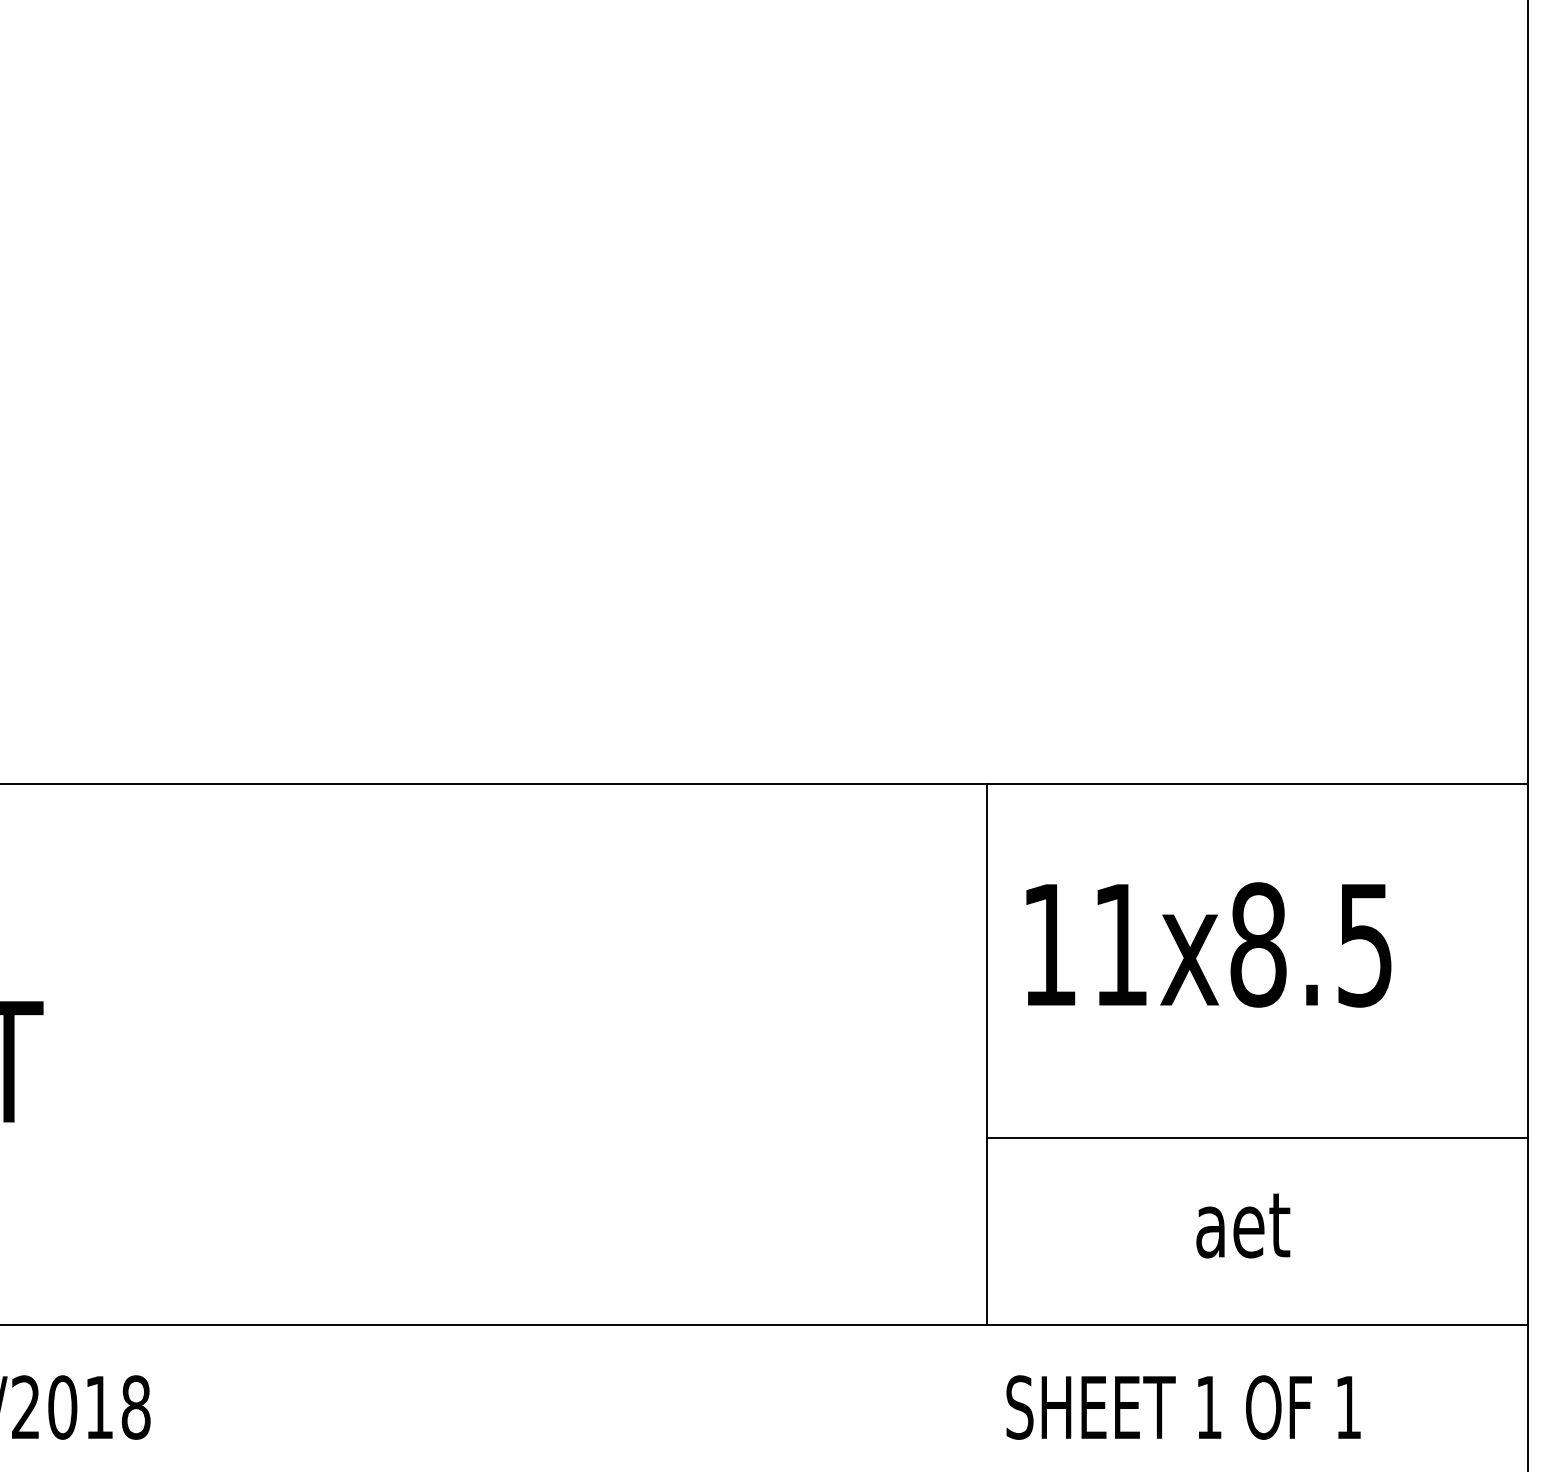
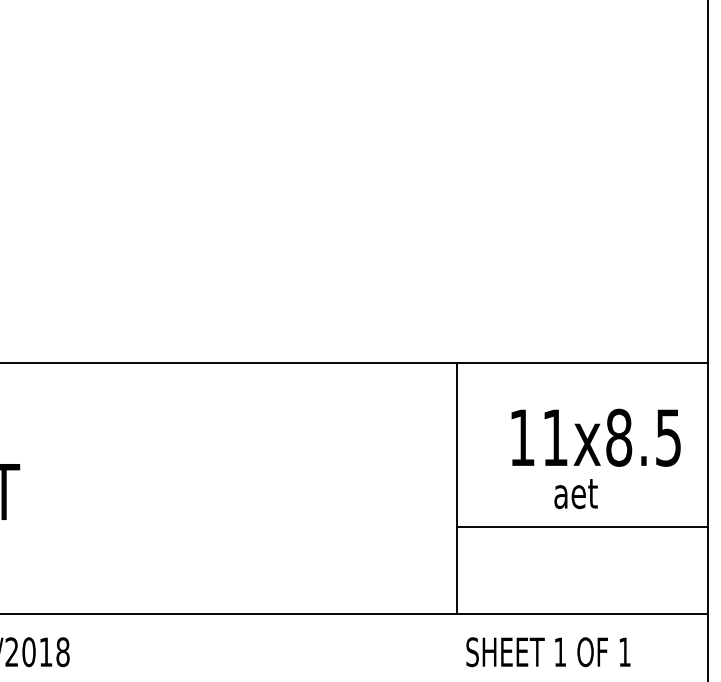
text: (1207, 944) -> (595, 437), moved
text: (1241, 1226) -> (575, 494), moved

